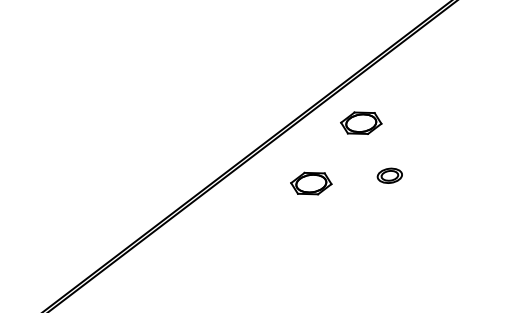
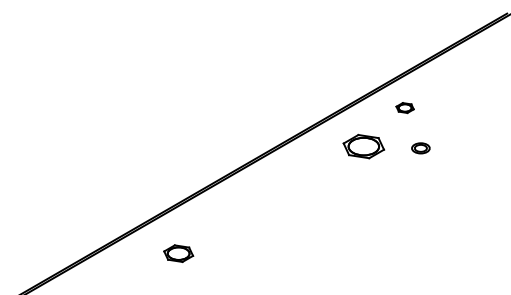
part: (360, 122) -> (404, 107), size x0.6
part: (310, 183) -> (363, 146), size x1.4

